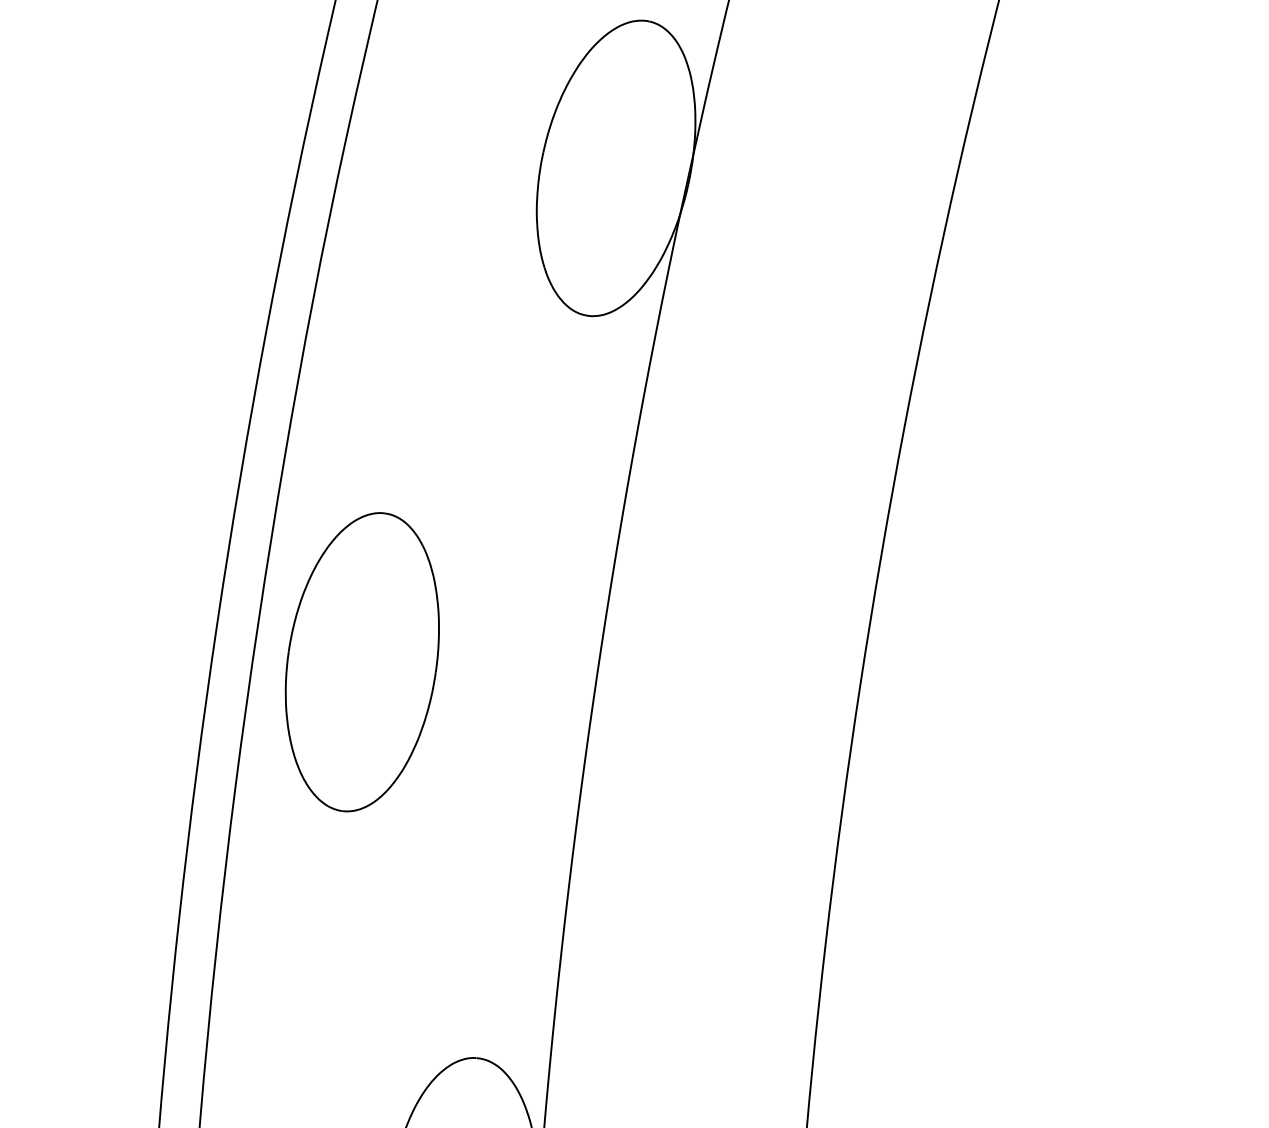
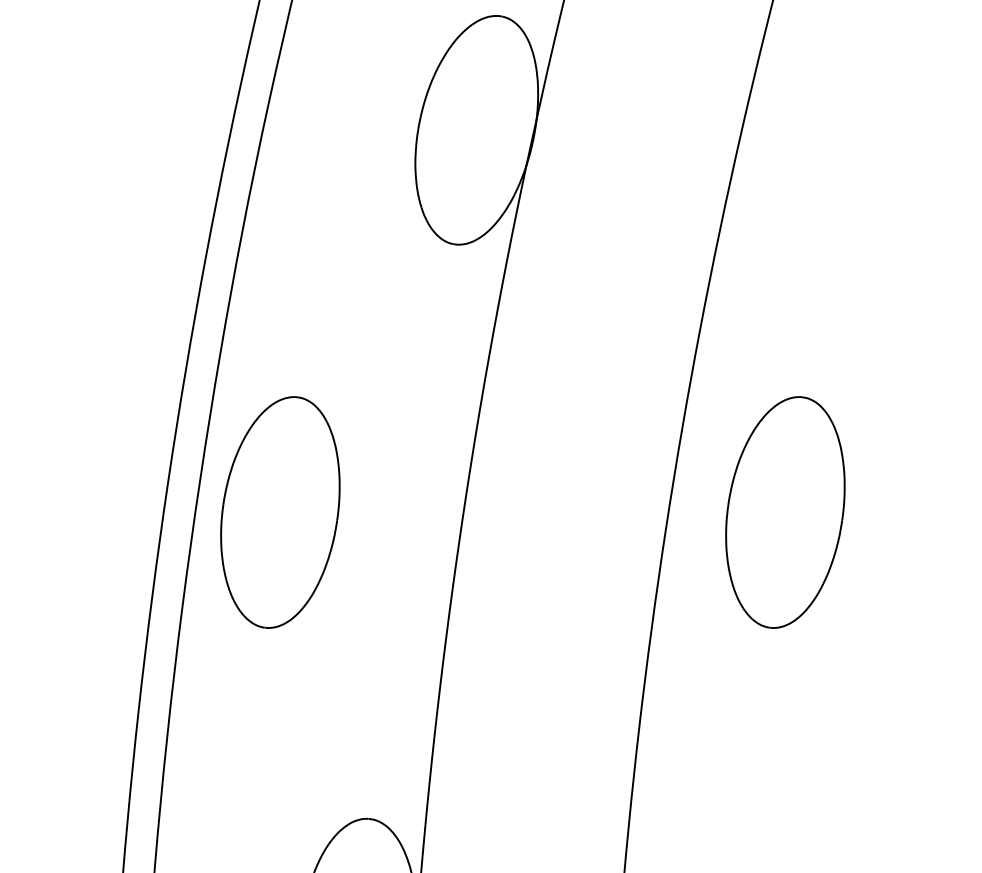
part: (1015, 662) -> (785, 512), added

